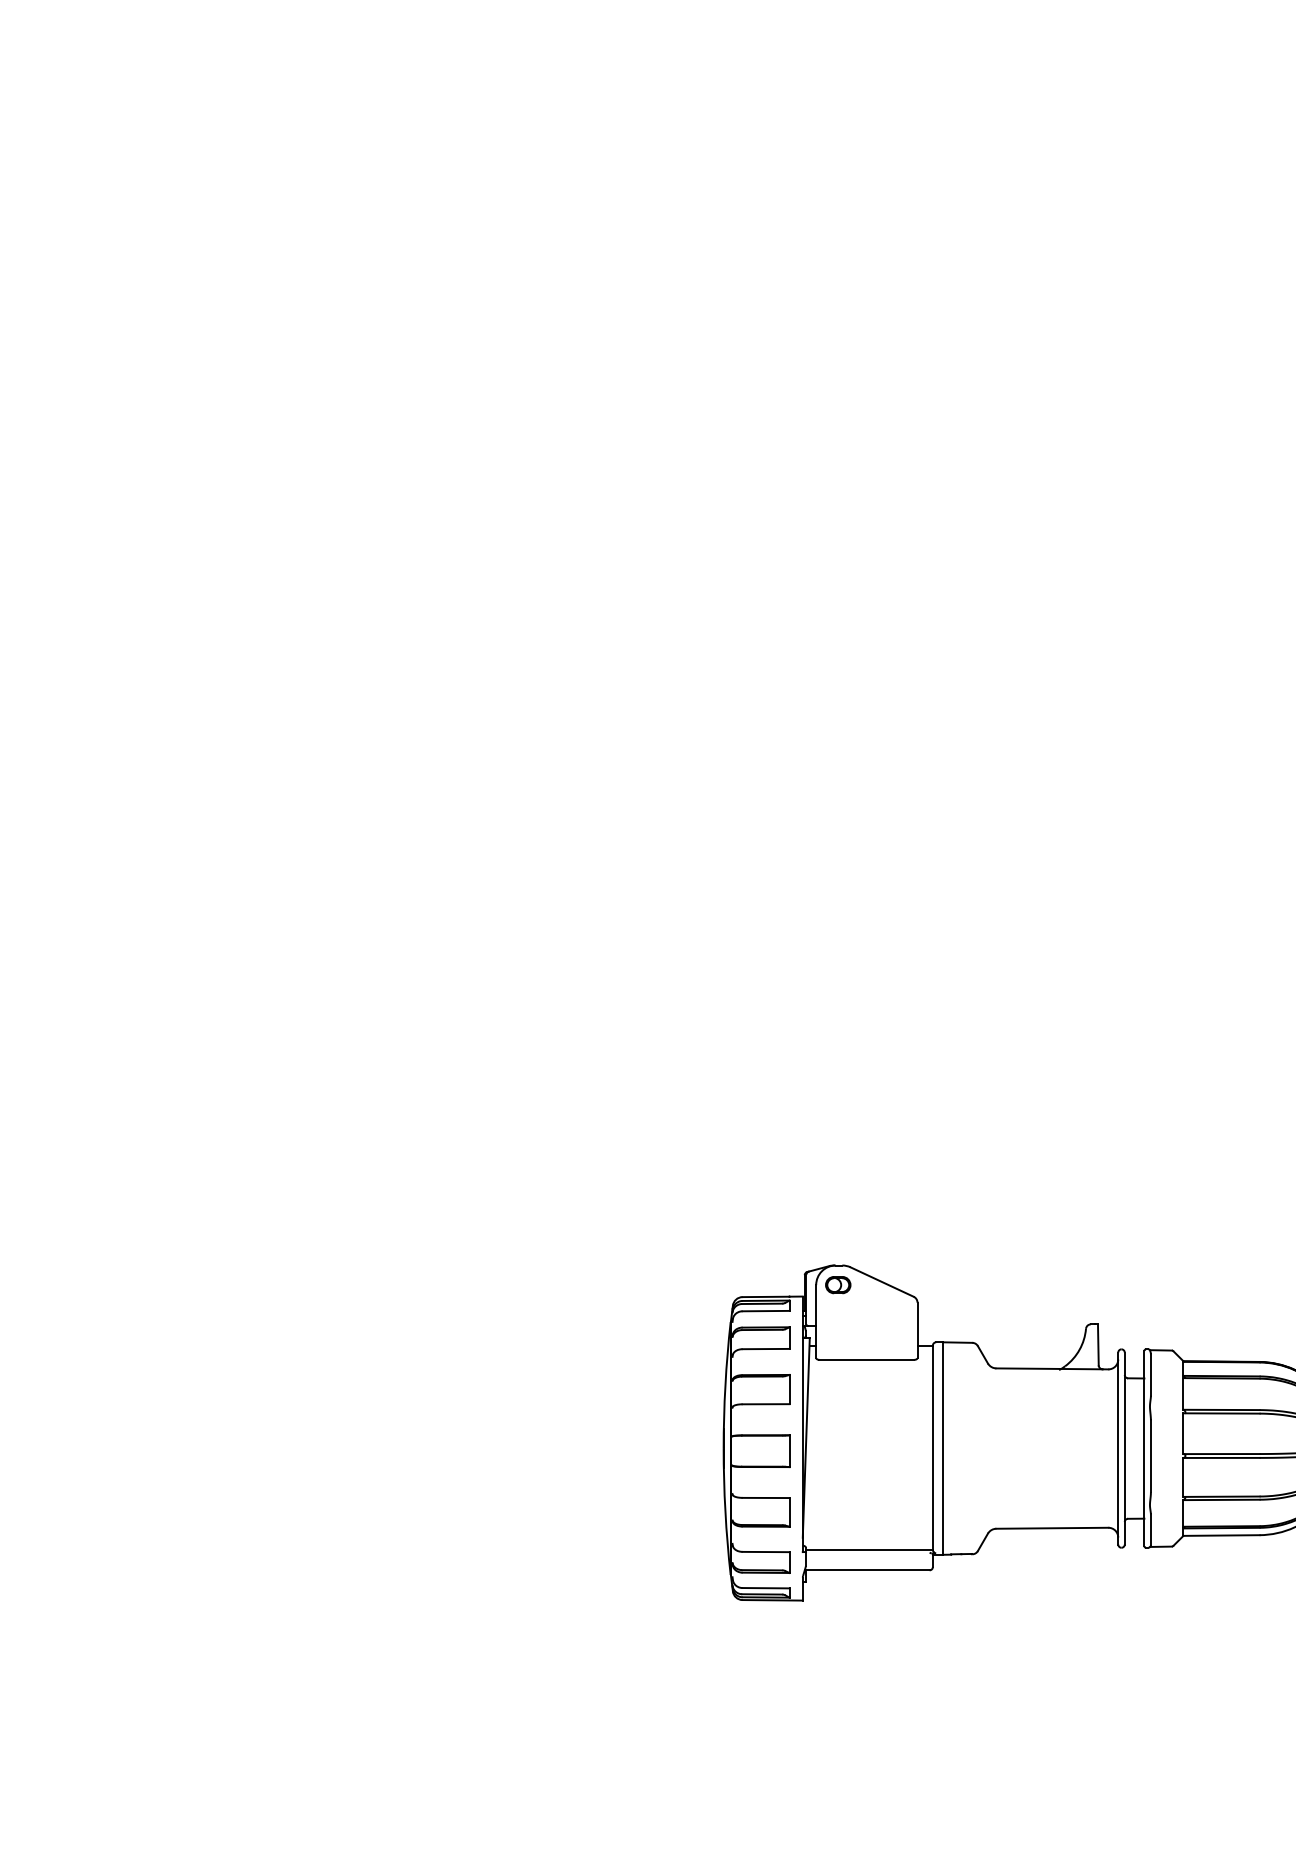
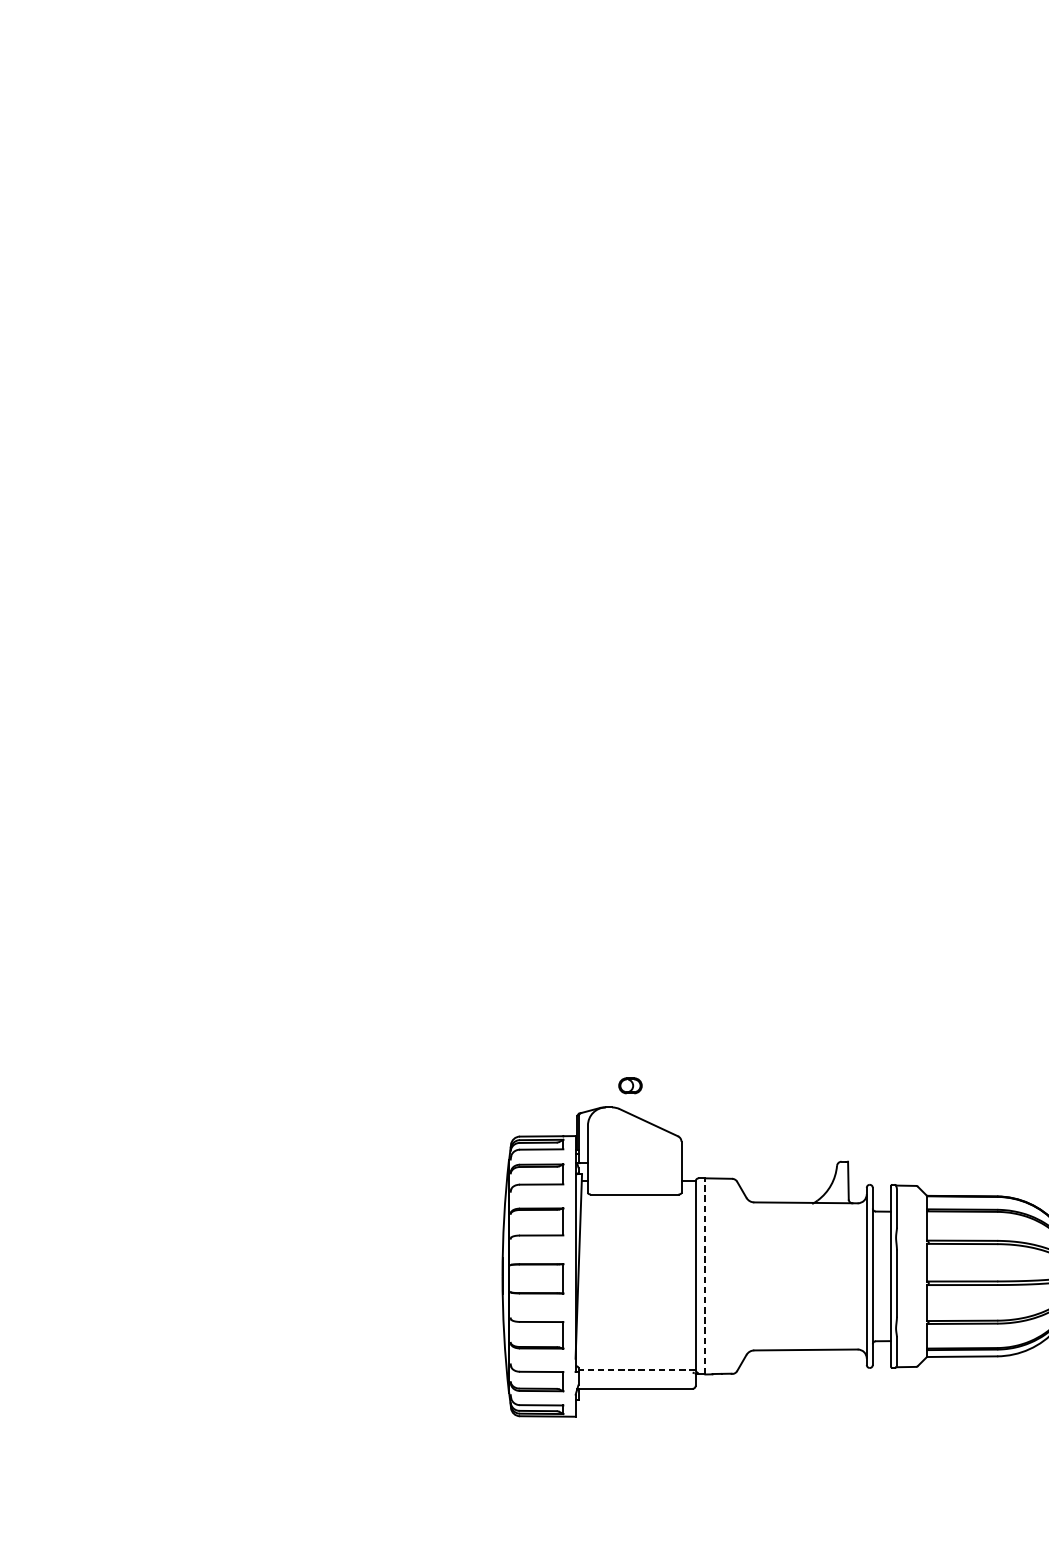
part: (838, 1285) -> (630, 1086), moved
line: (943, 1448) -> (705, 1276), solid -> dashed
line: (868, 1550) -> (636, 1370), solid -> dashed

